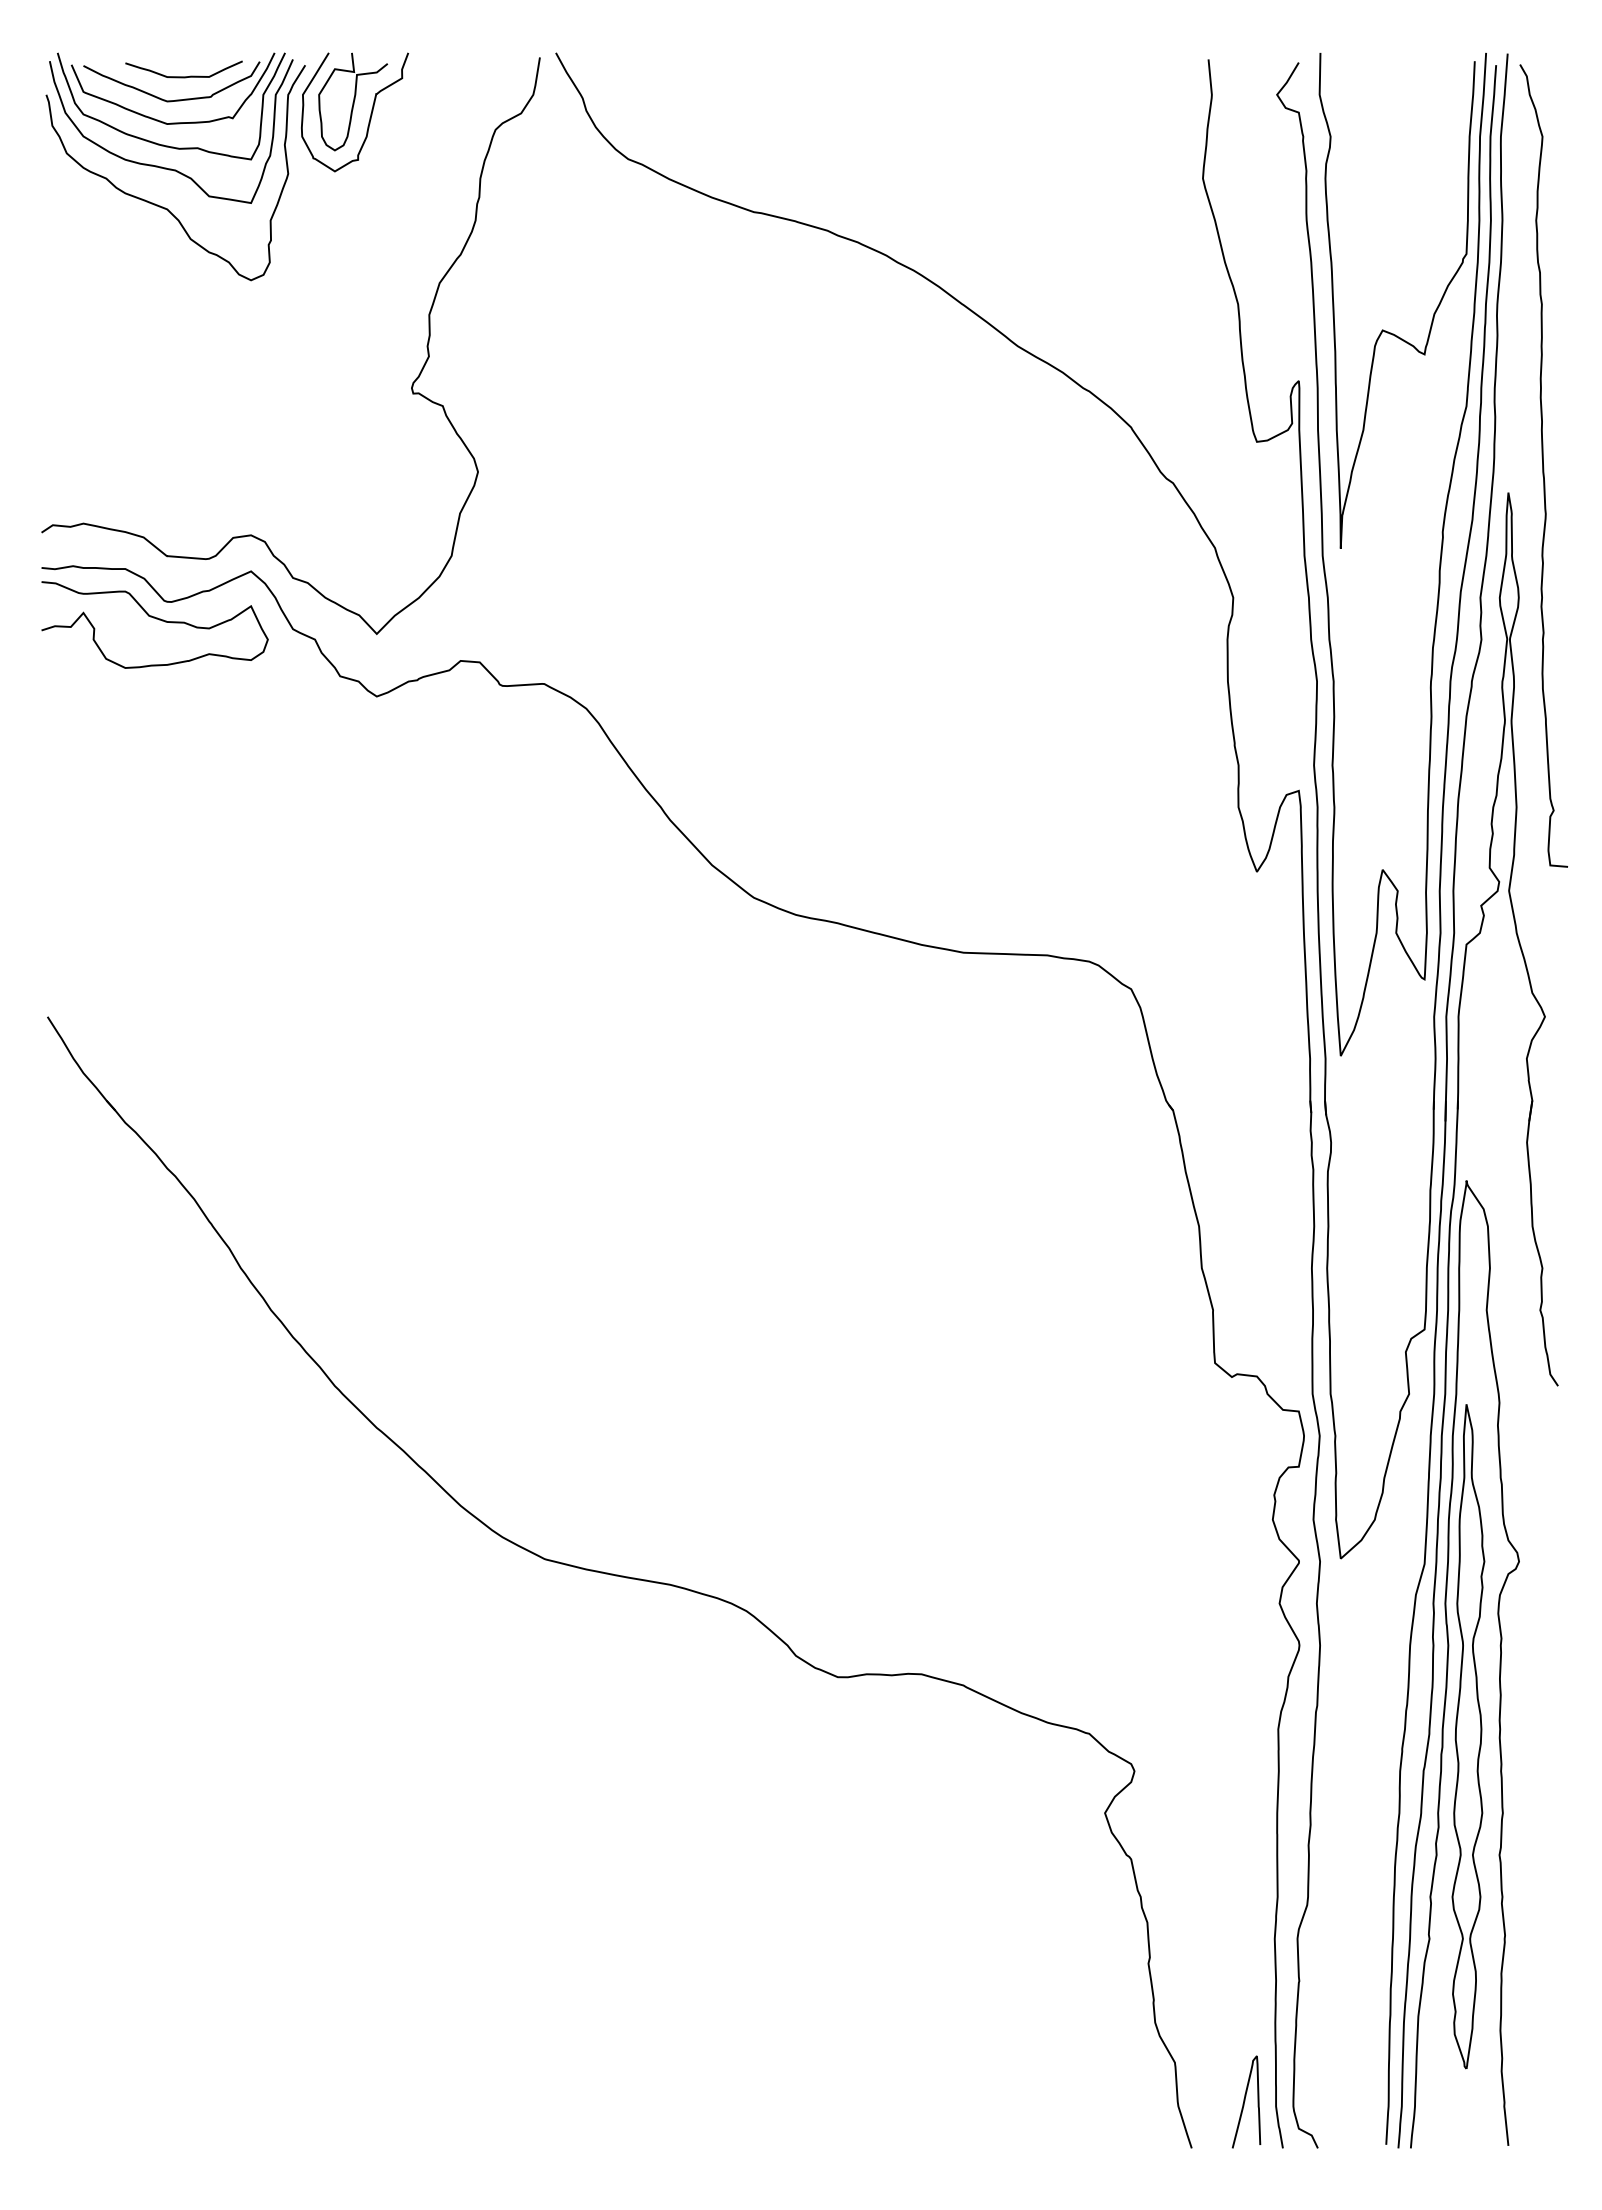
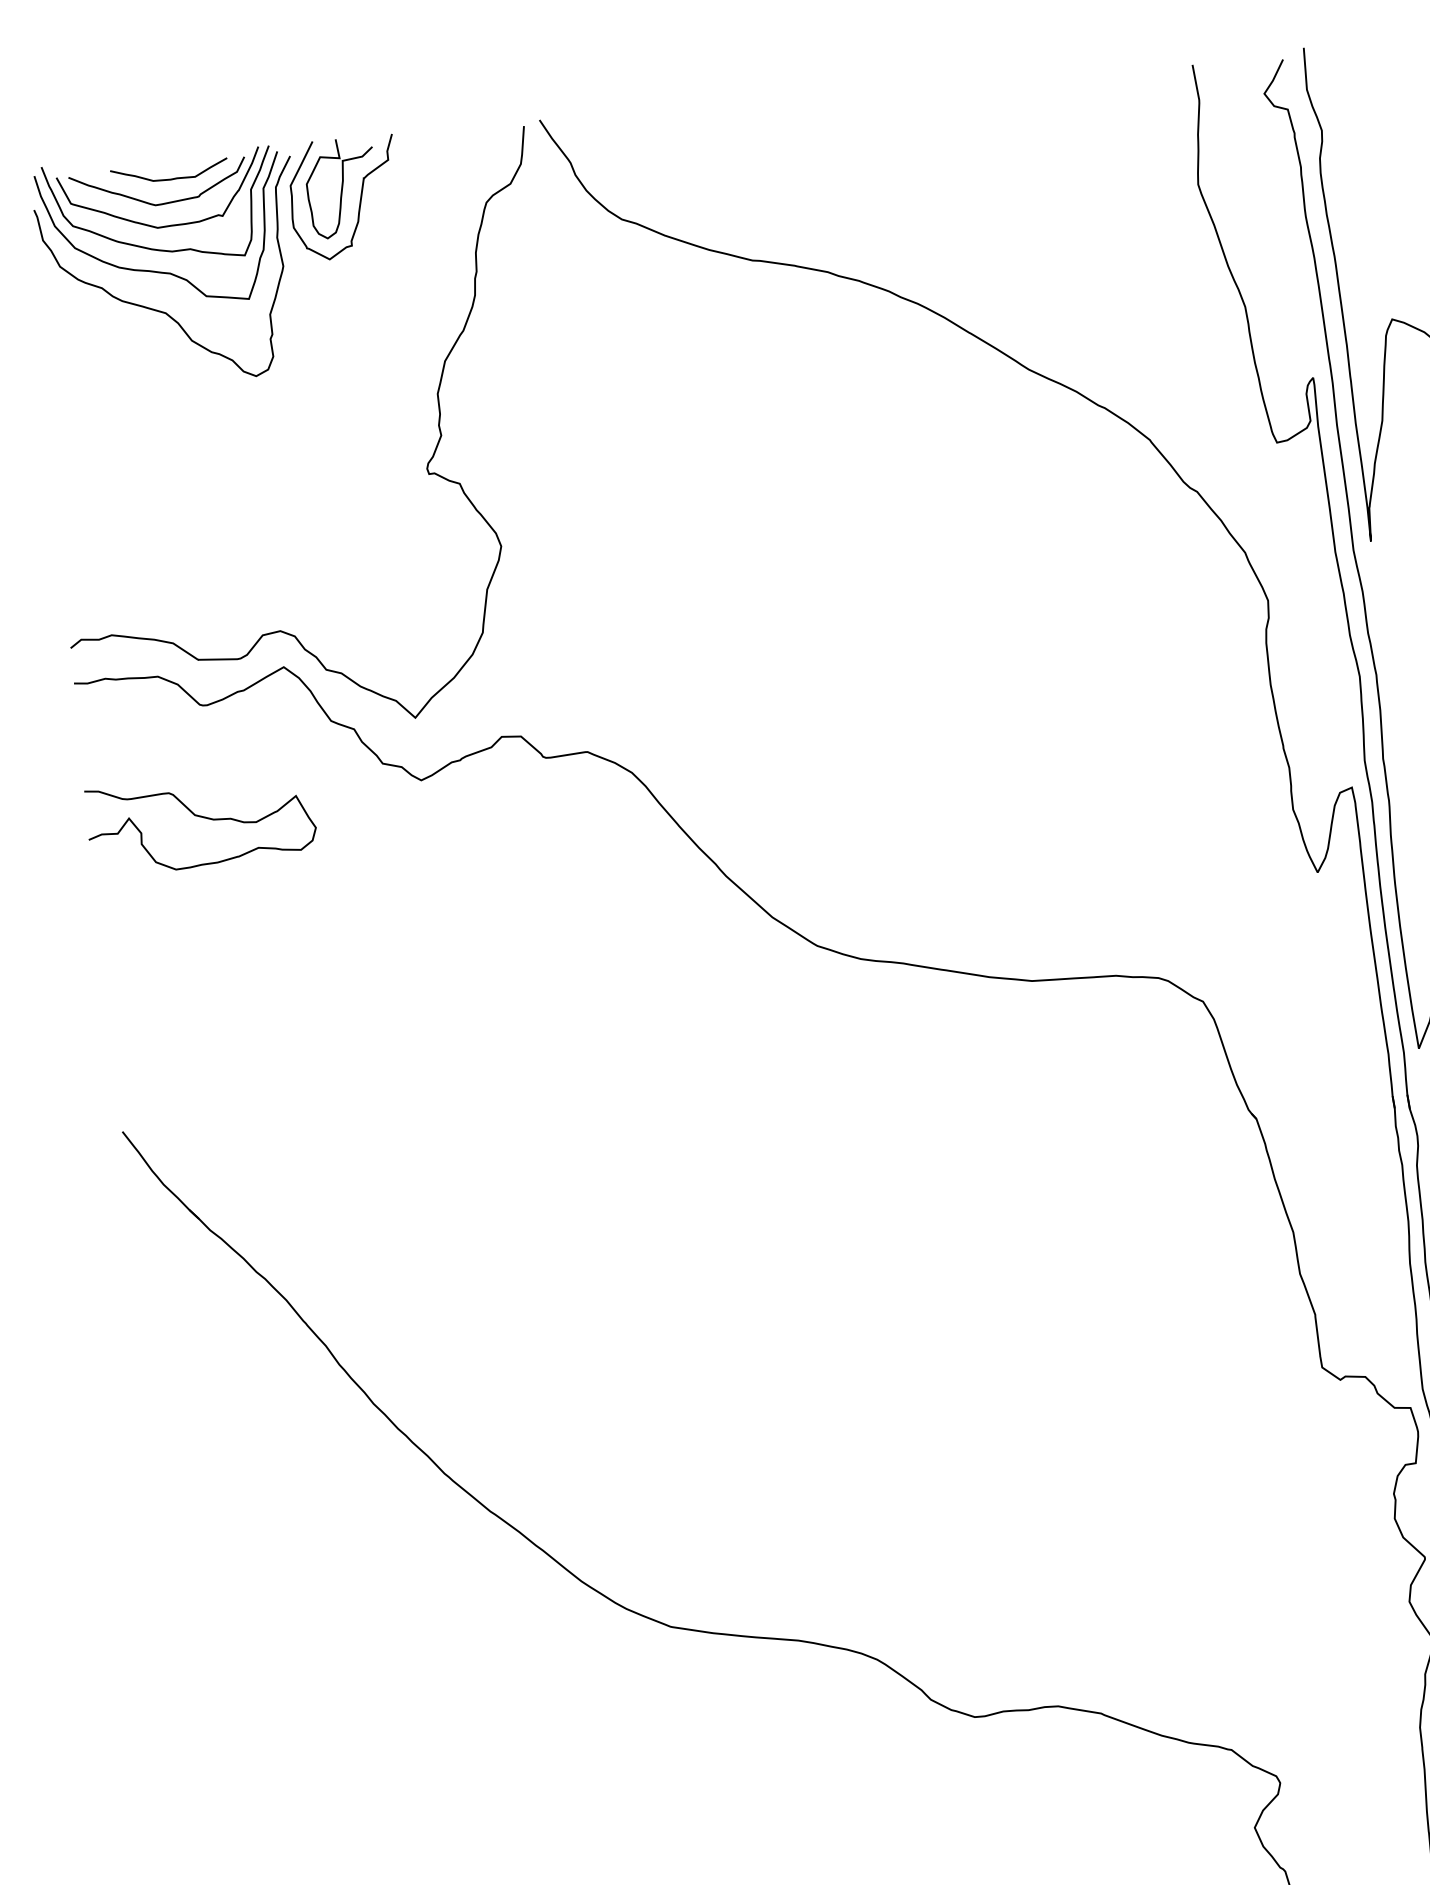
curve: (156, 619) -> (202, 818), moved

